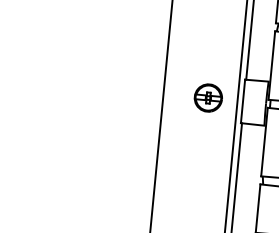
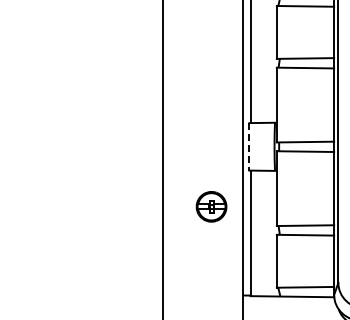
part: (208, 97) -> (211, 206), moved
line: (243, 101) -> (249, 146), solid -> dashed

